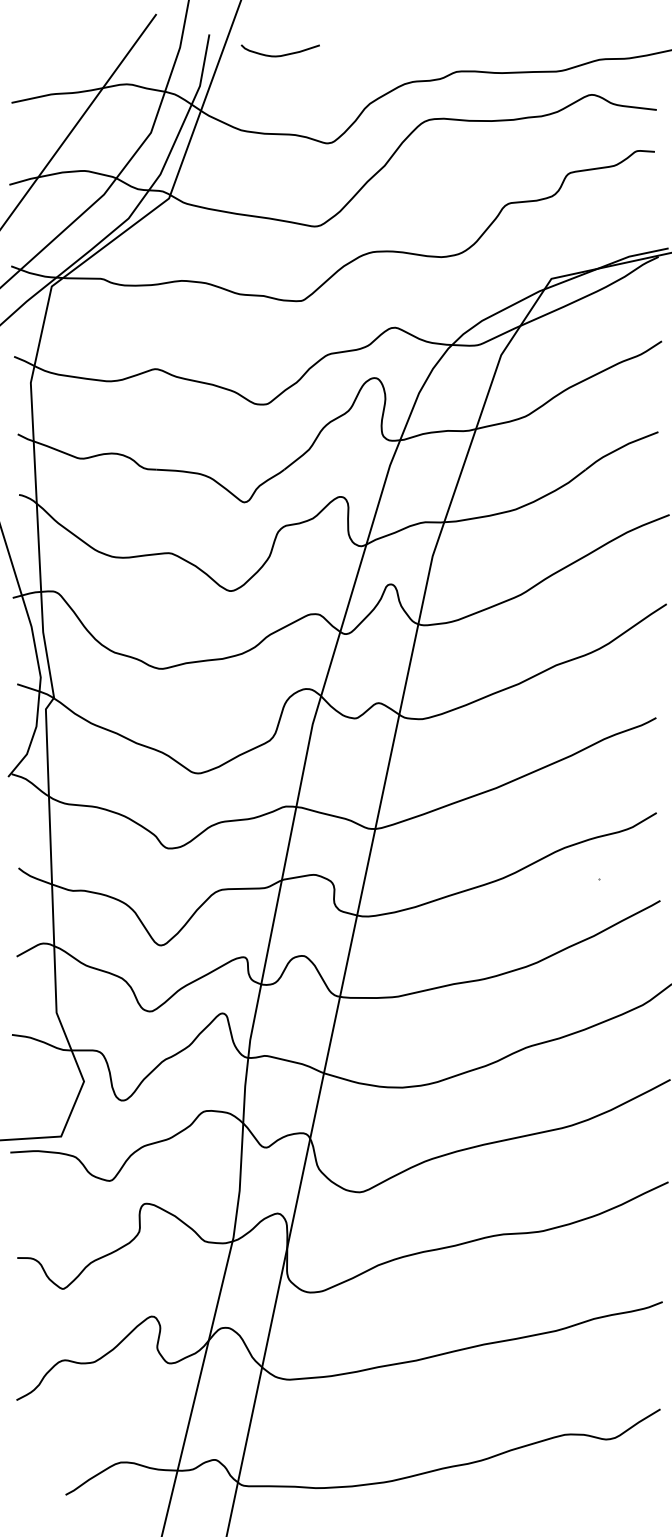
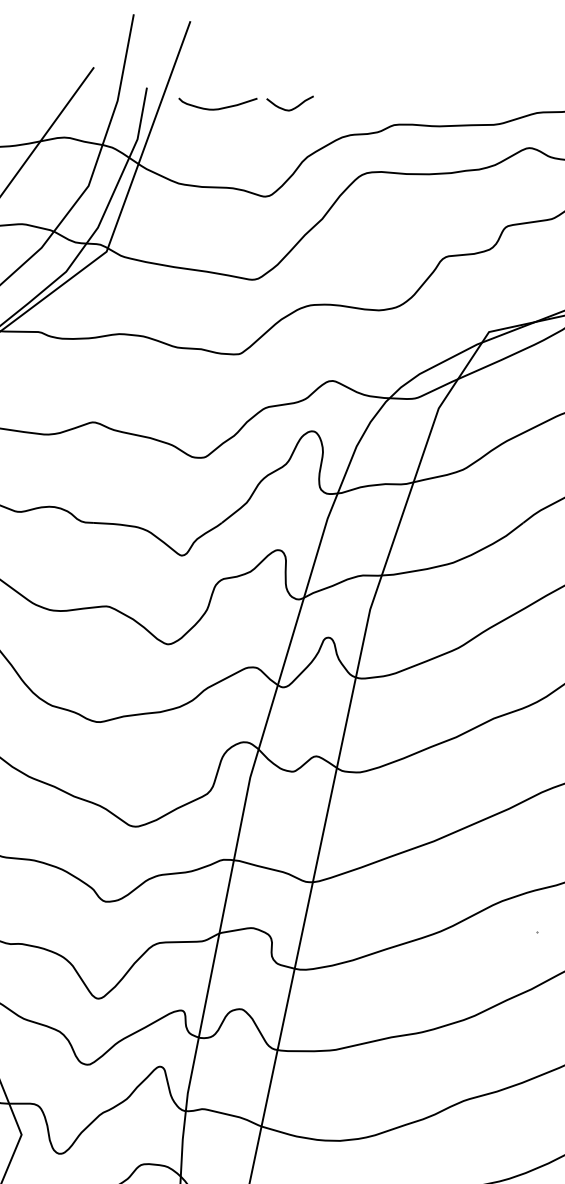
curve: (353, 55) -> (291, 108), added

